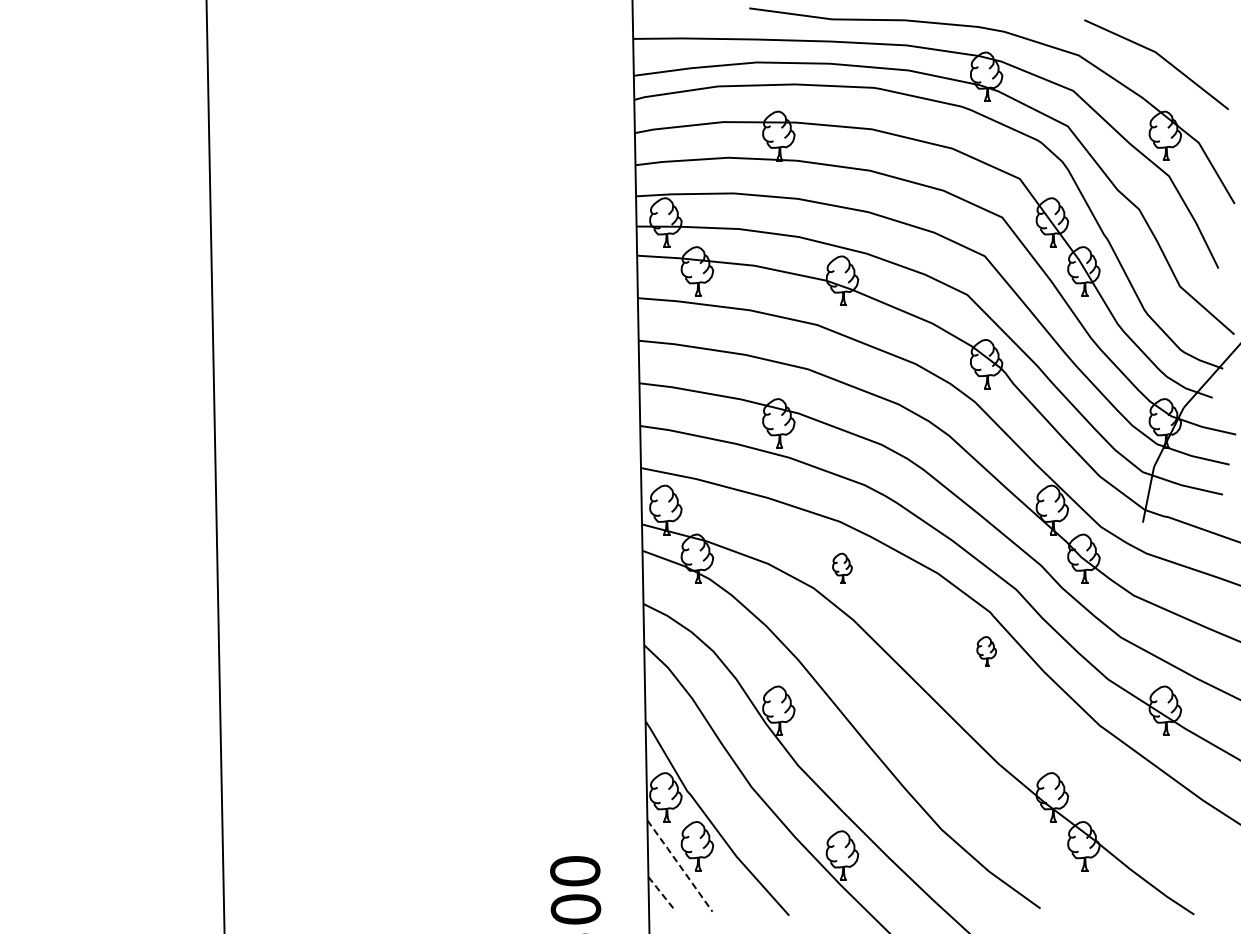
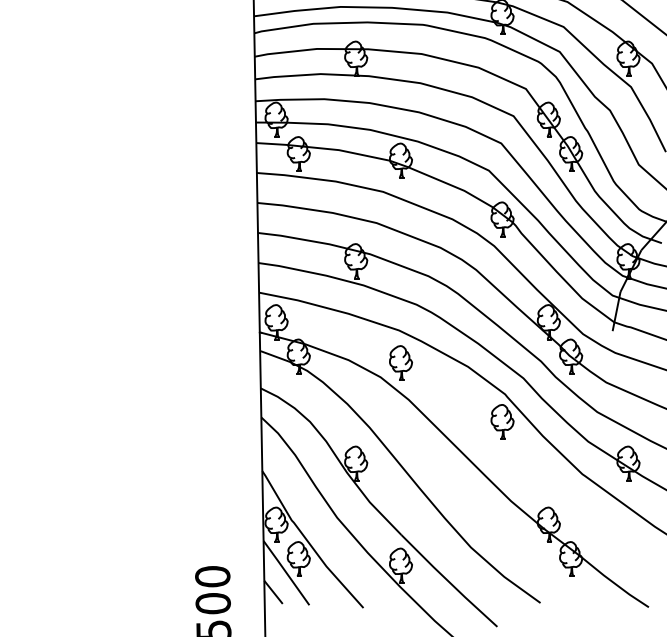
part: (842, 568) -> (401, 363), size x1.67
part: (986, 651) -> (502, 421), size x1.67
line: (679, 865) -> (286, 572), dashed -> solid
line: (661, 893) -> (273, 592), dashed -> solid

